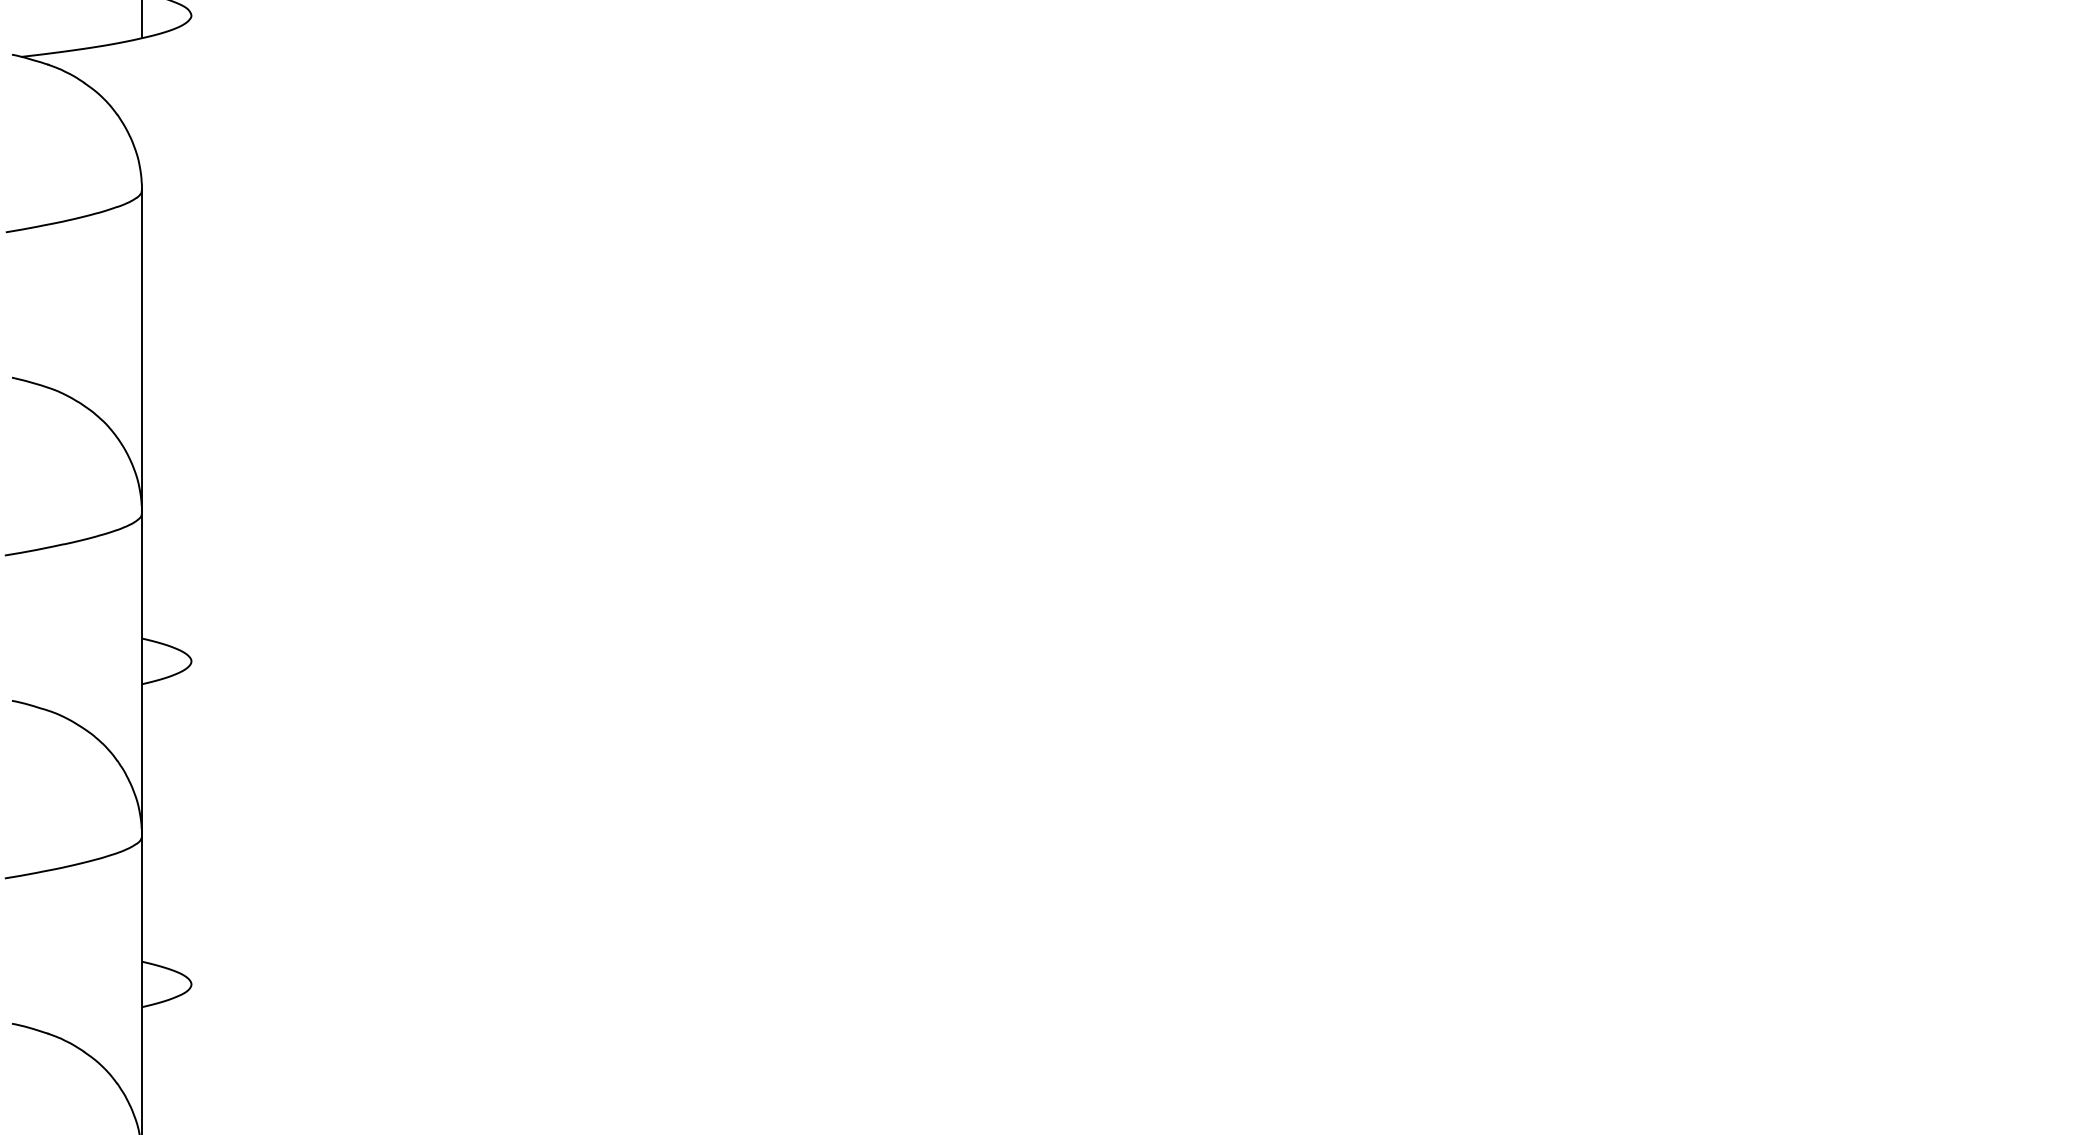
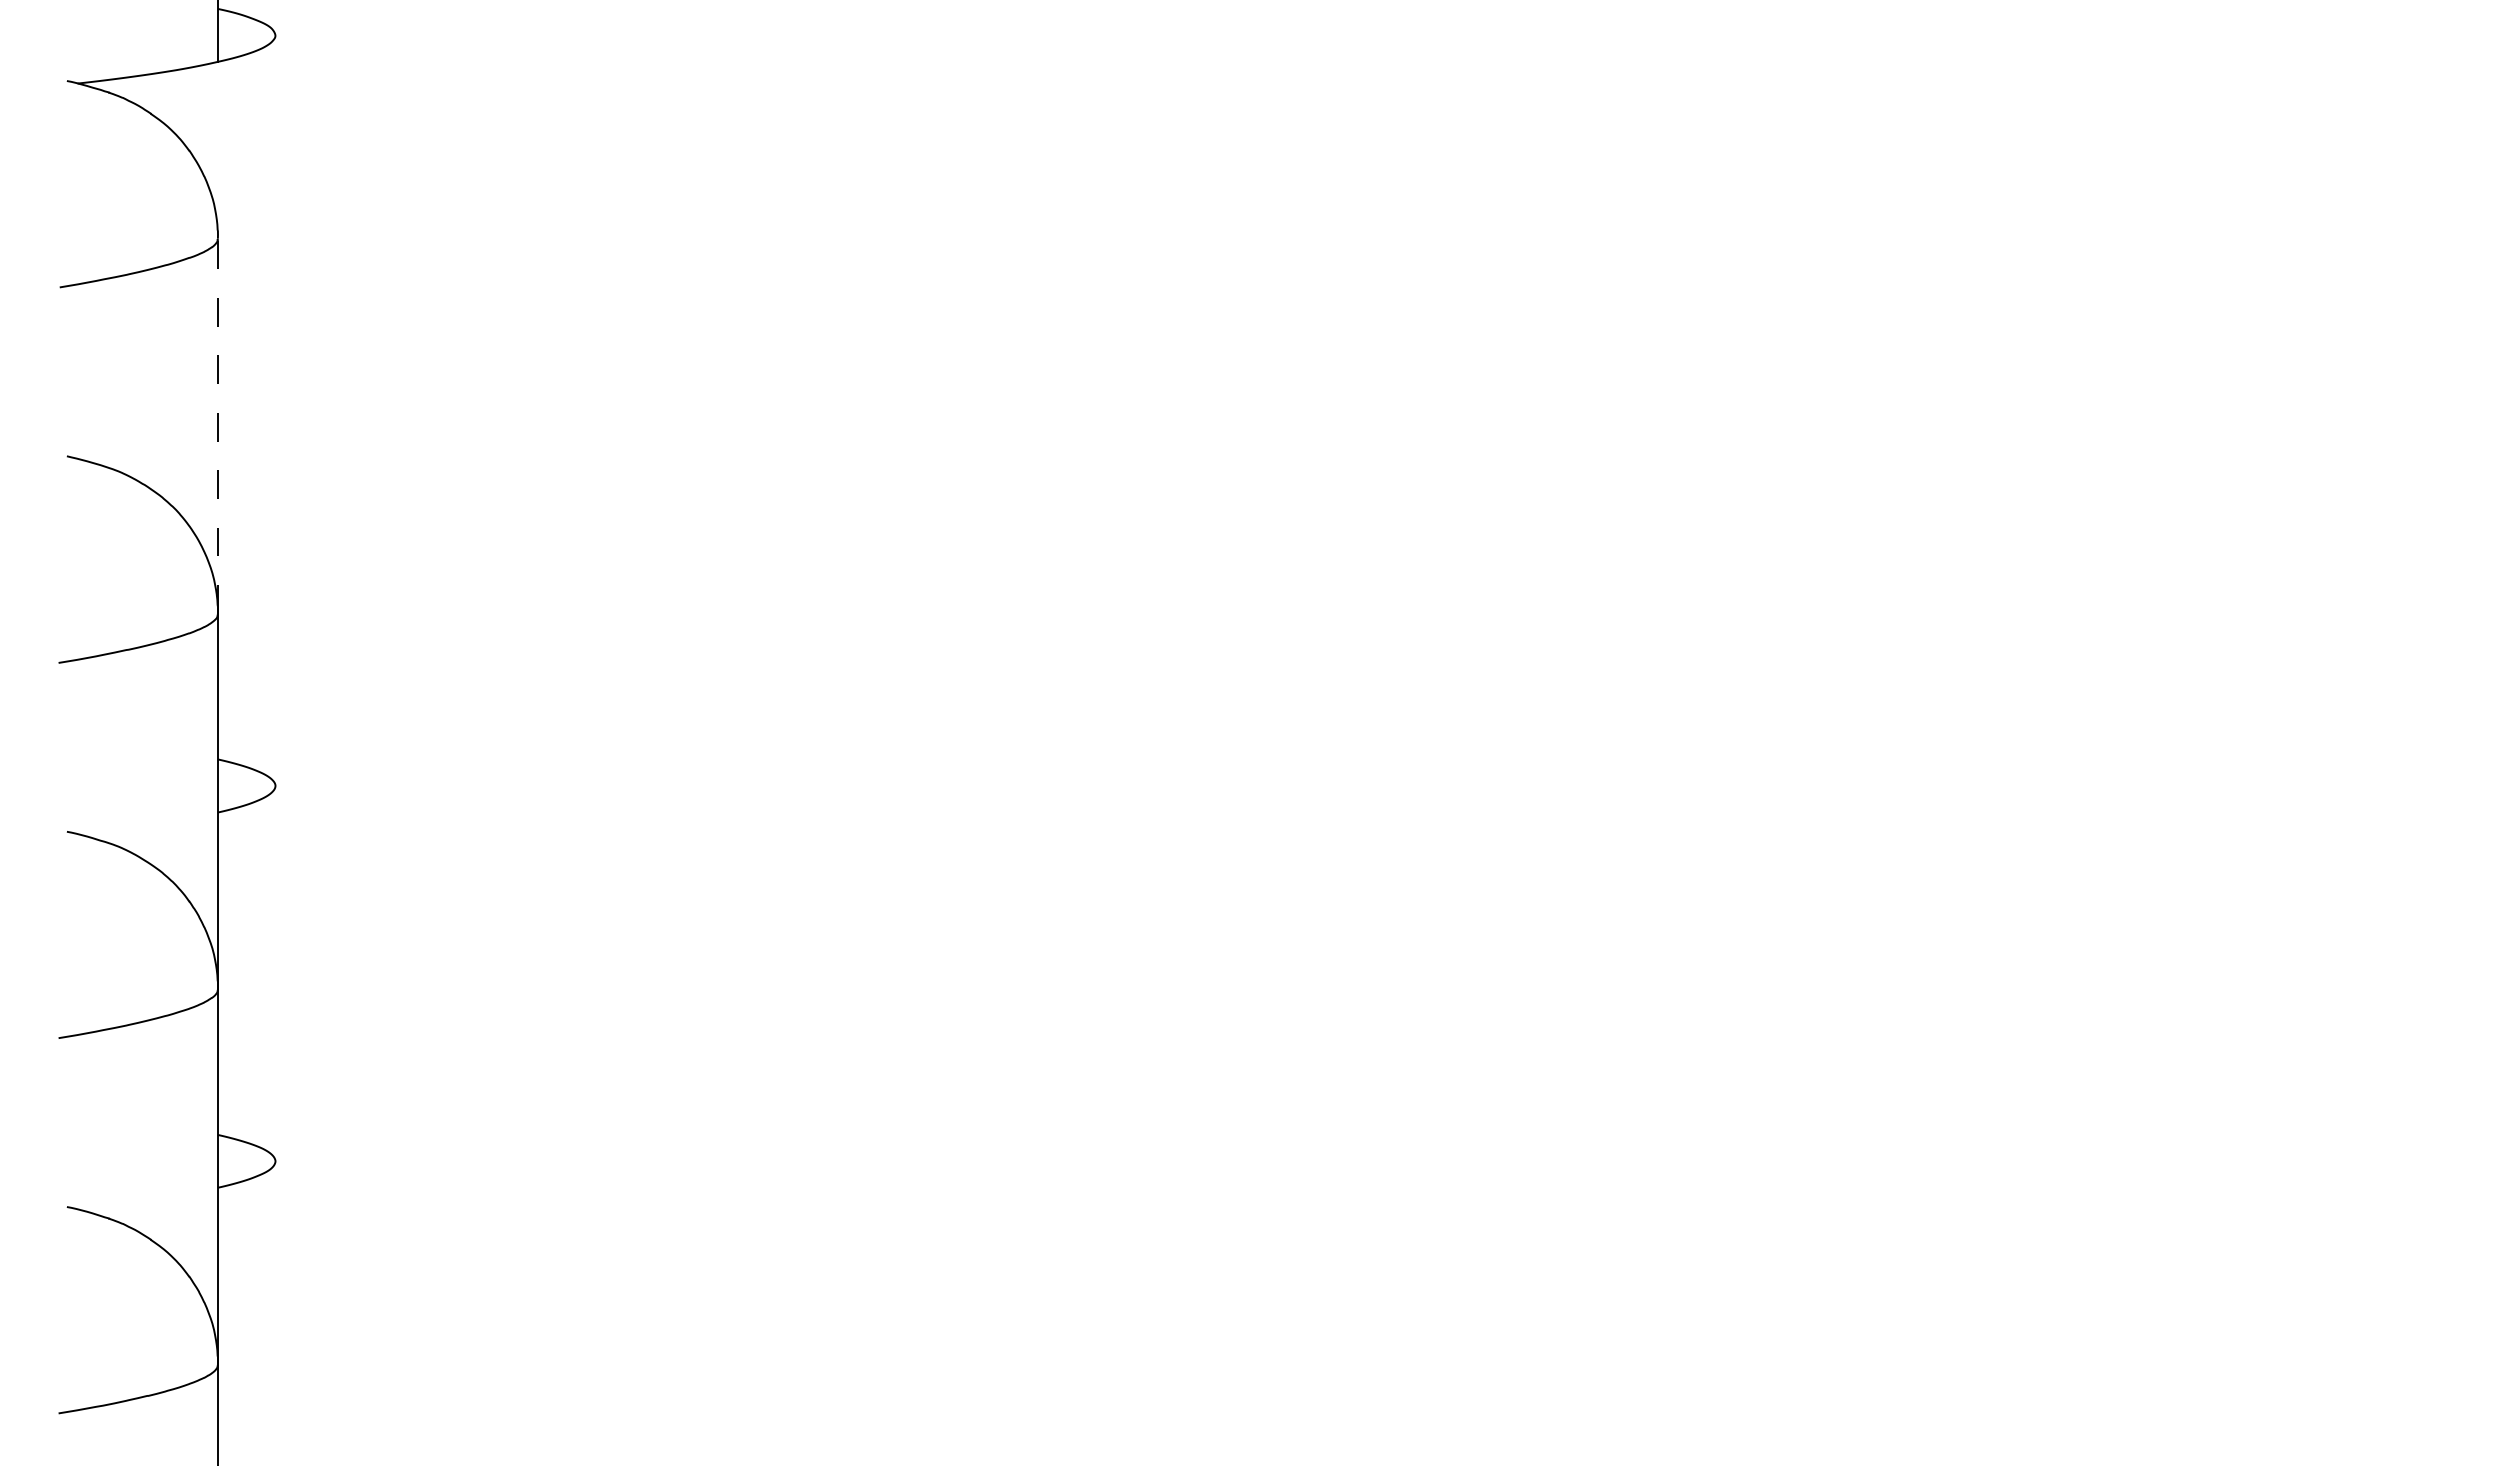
line: (141, 352) -> (217, 426), solid -> dashed

